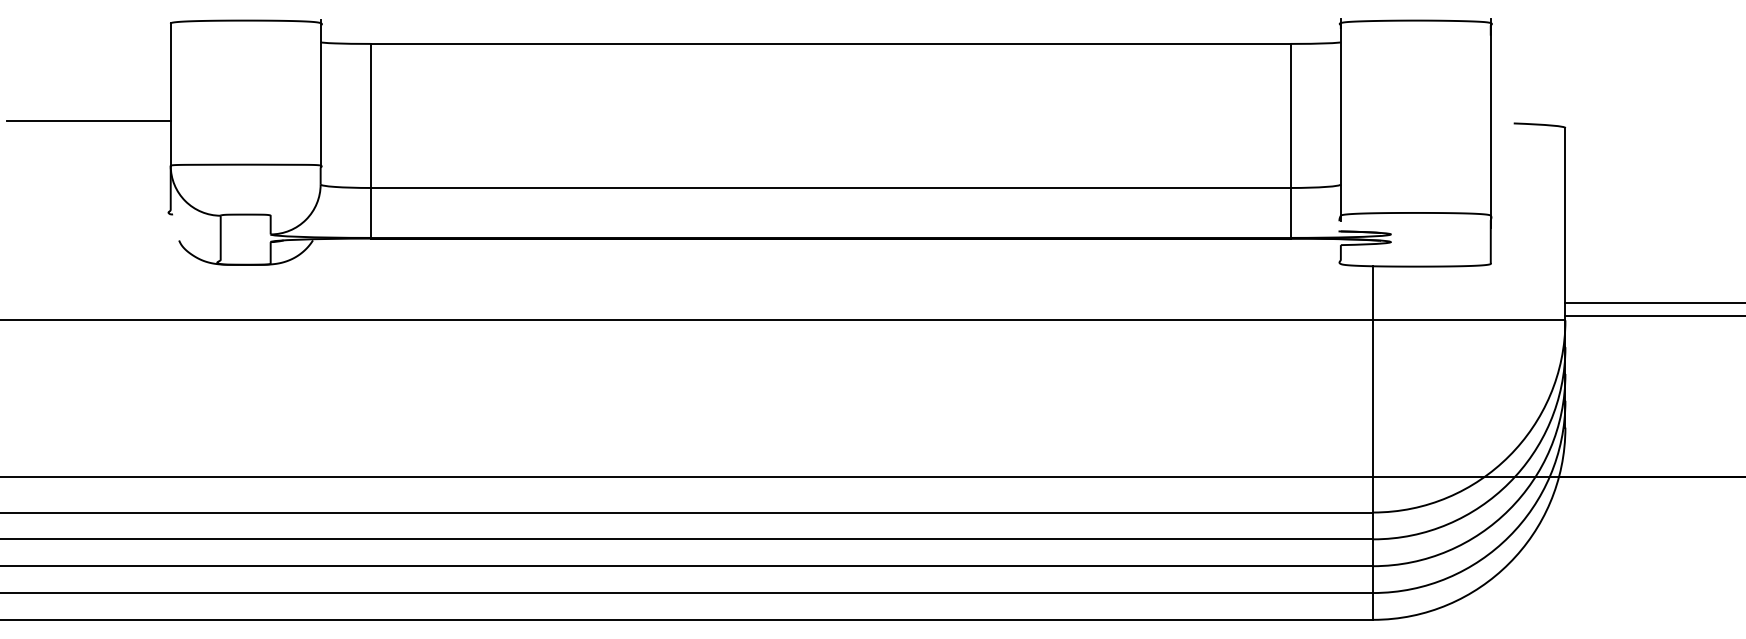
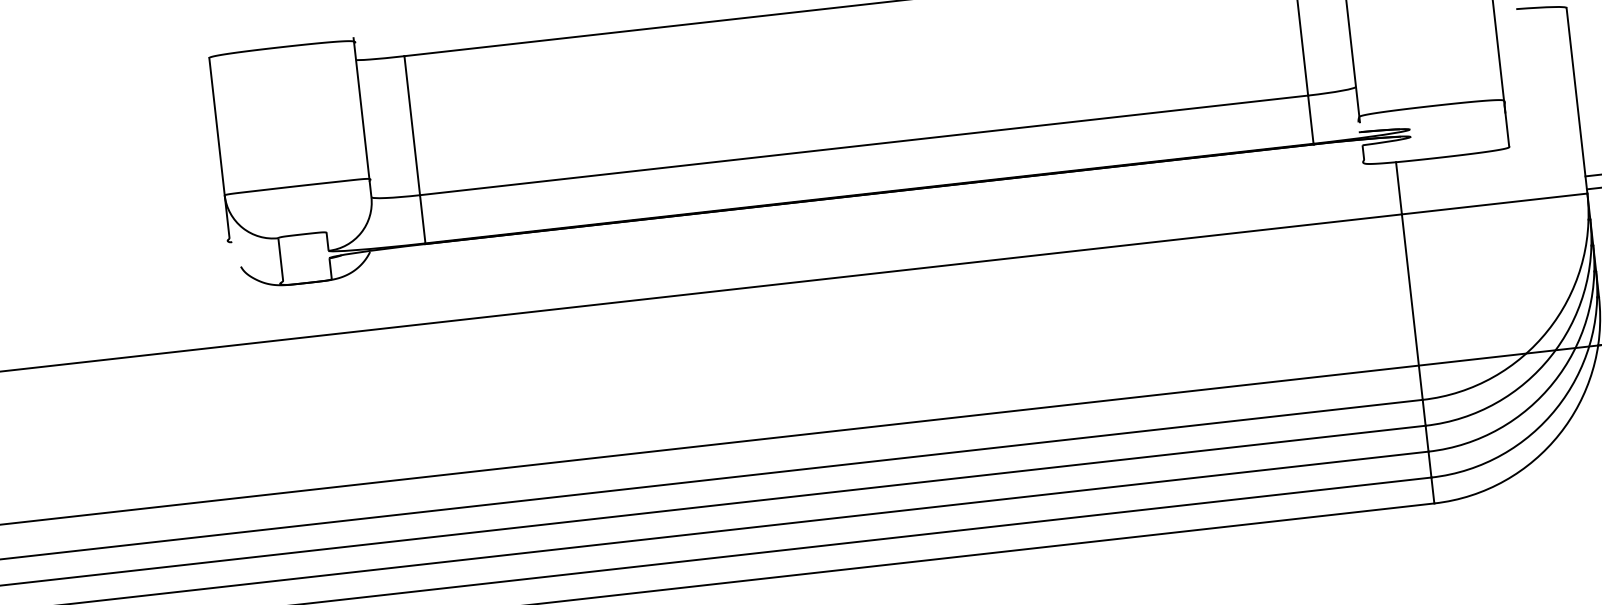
line: (88, 121) -> (140, 161), removed

